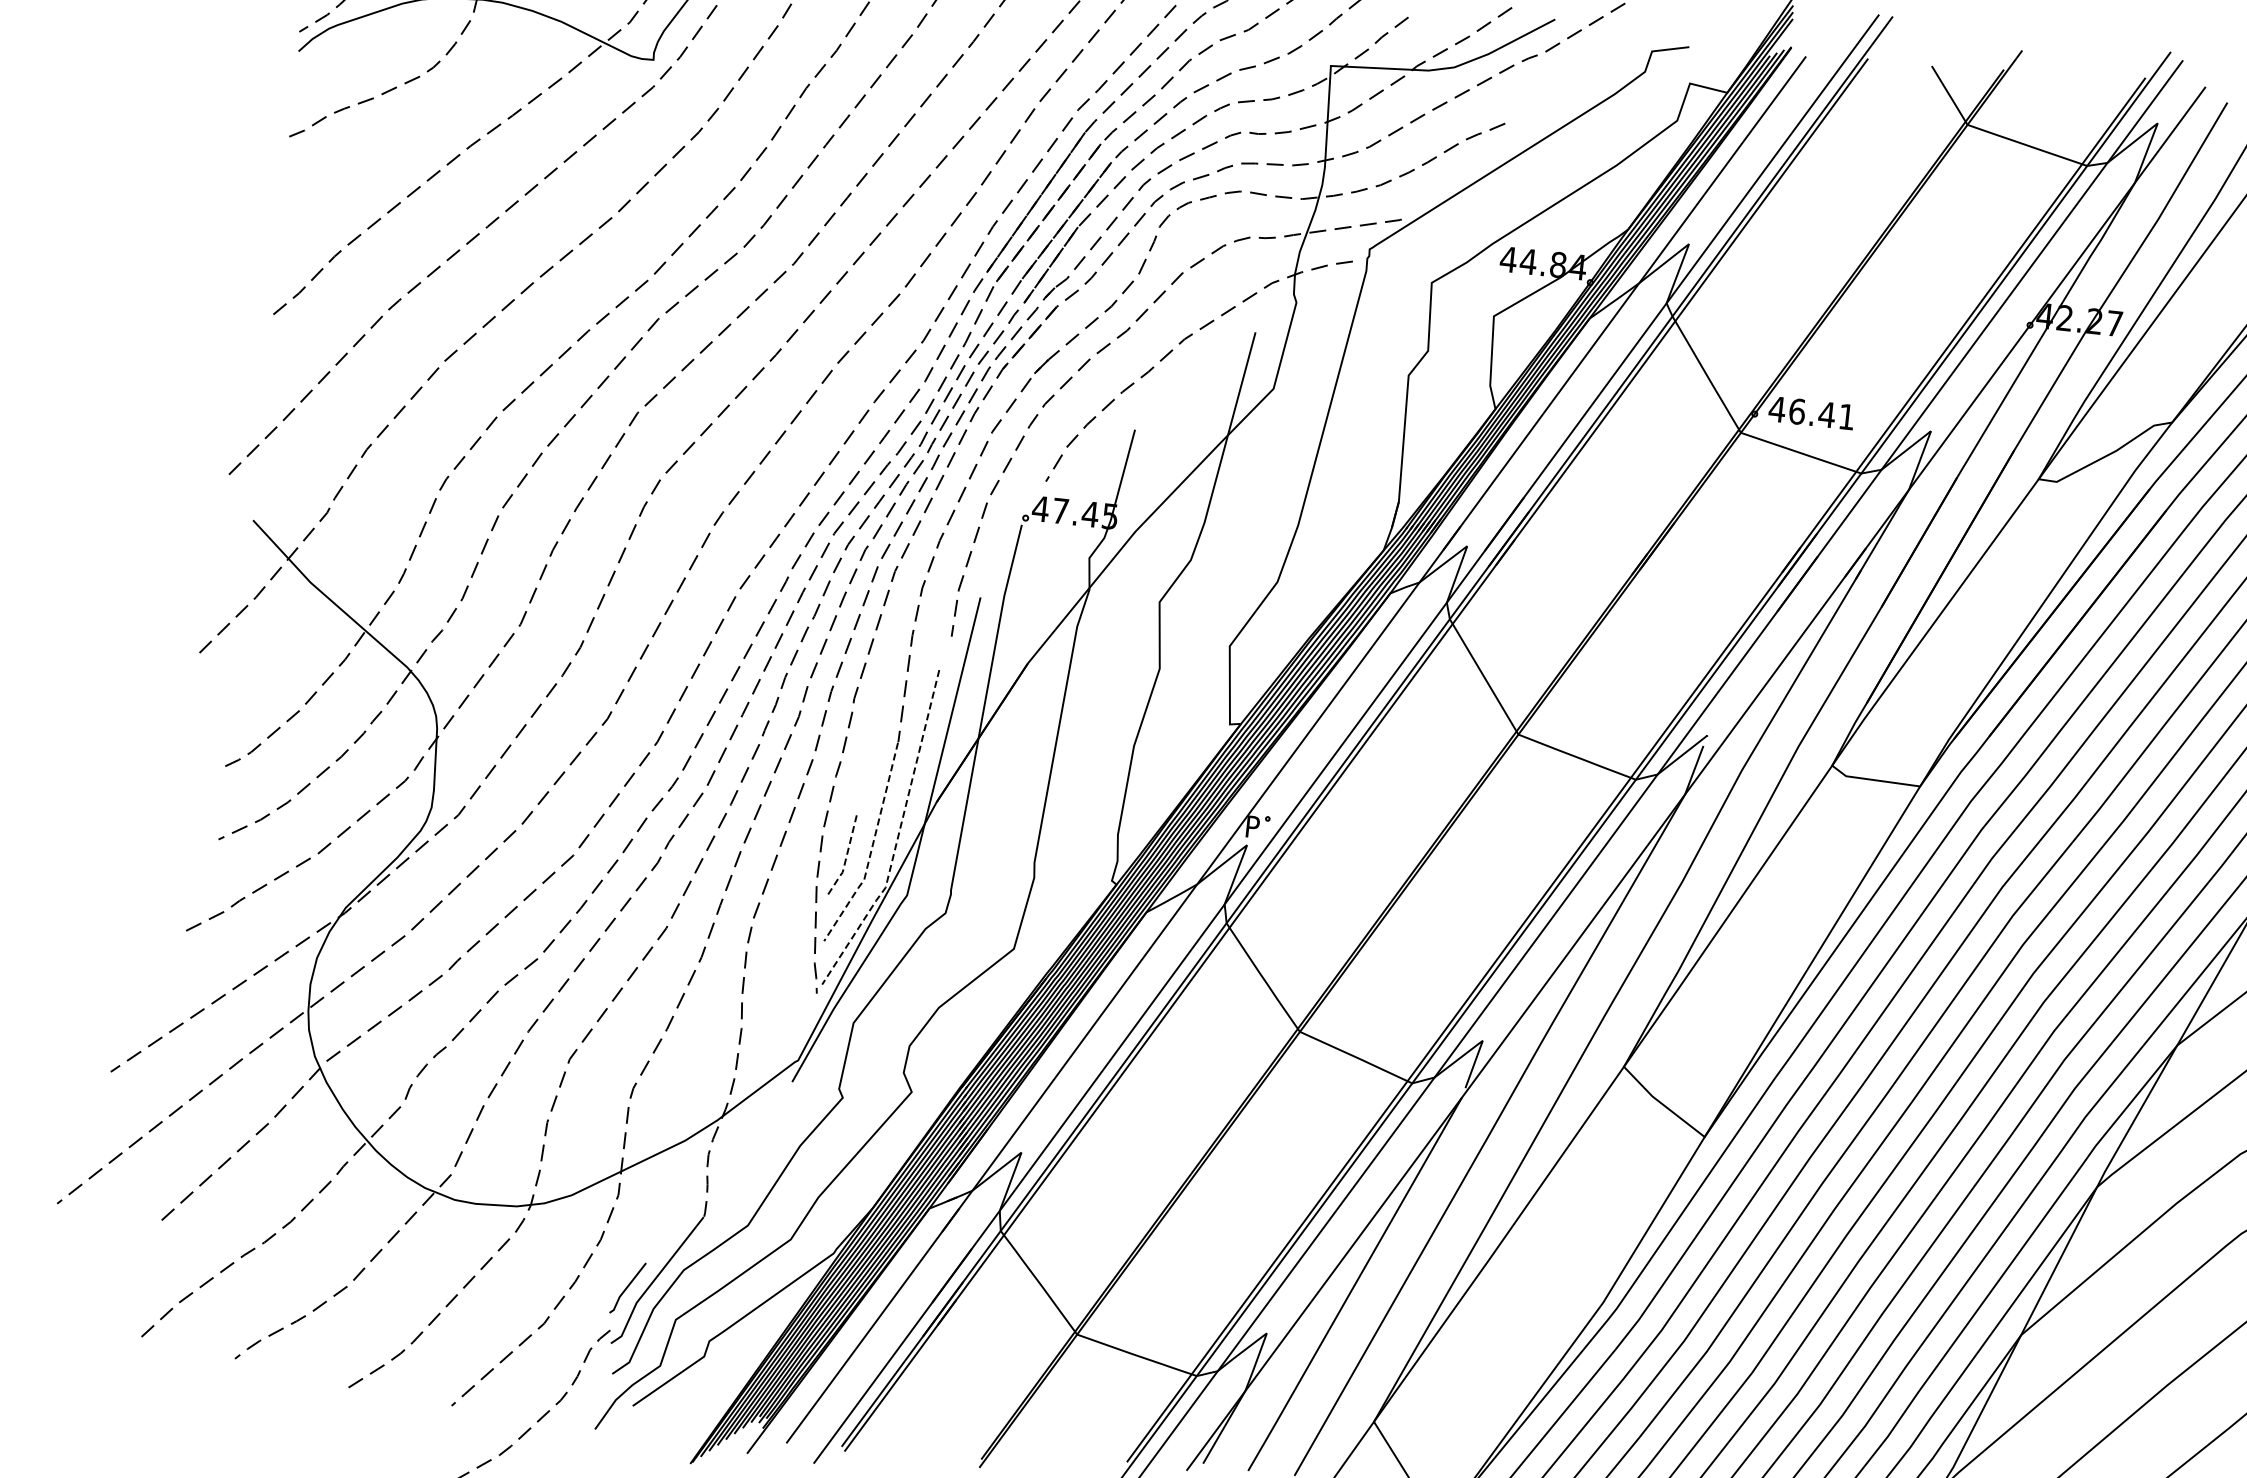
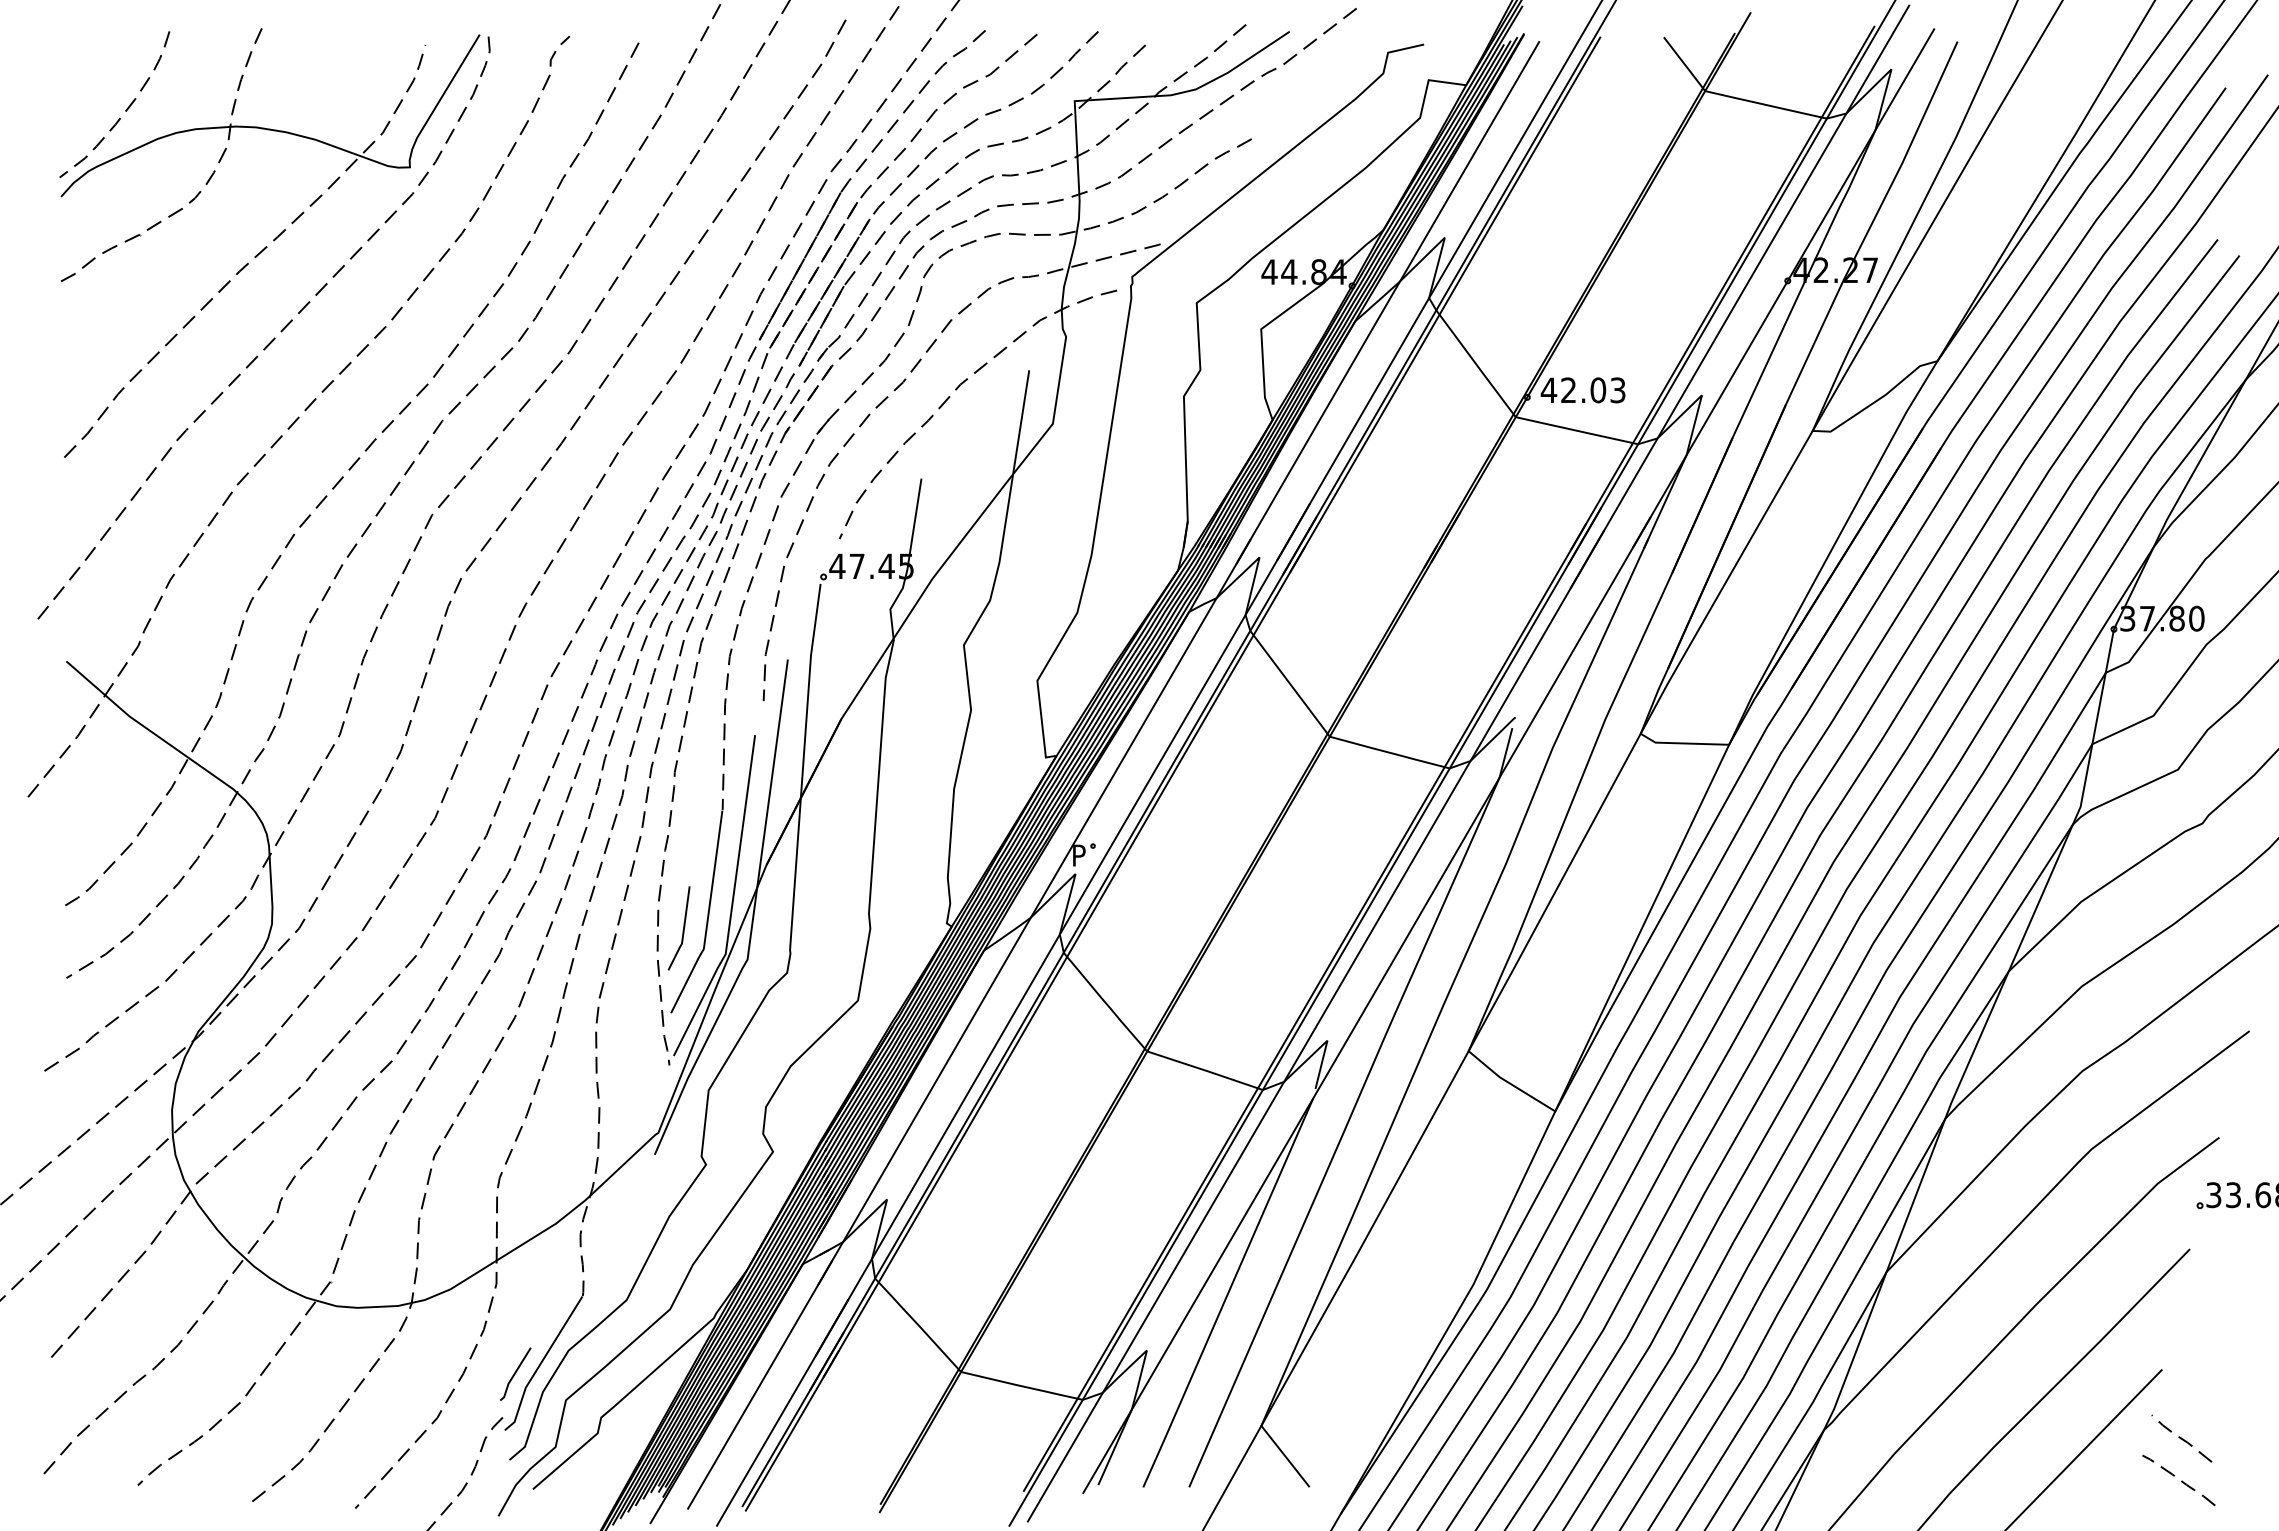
text: (1822, 414) -> (1593, 390), 46.41 -> 42.03
line: (898, 836) -> (732, 902), dashed -> solid
line: (872, 848) -> (708, 917), dashed -> solid
line: (845, 860) -> (683, 931), dashed -> solid

